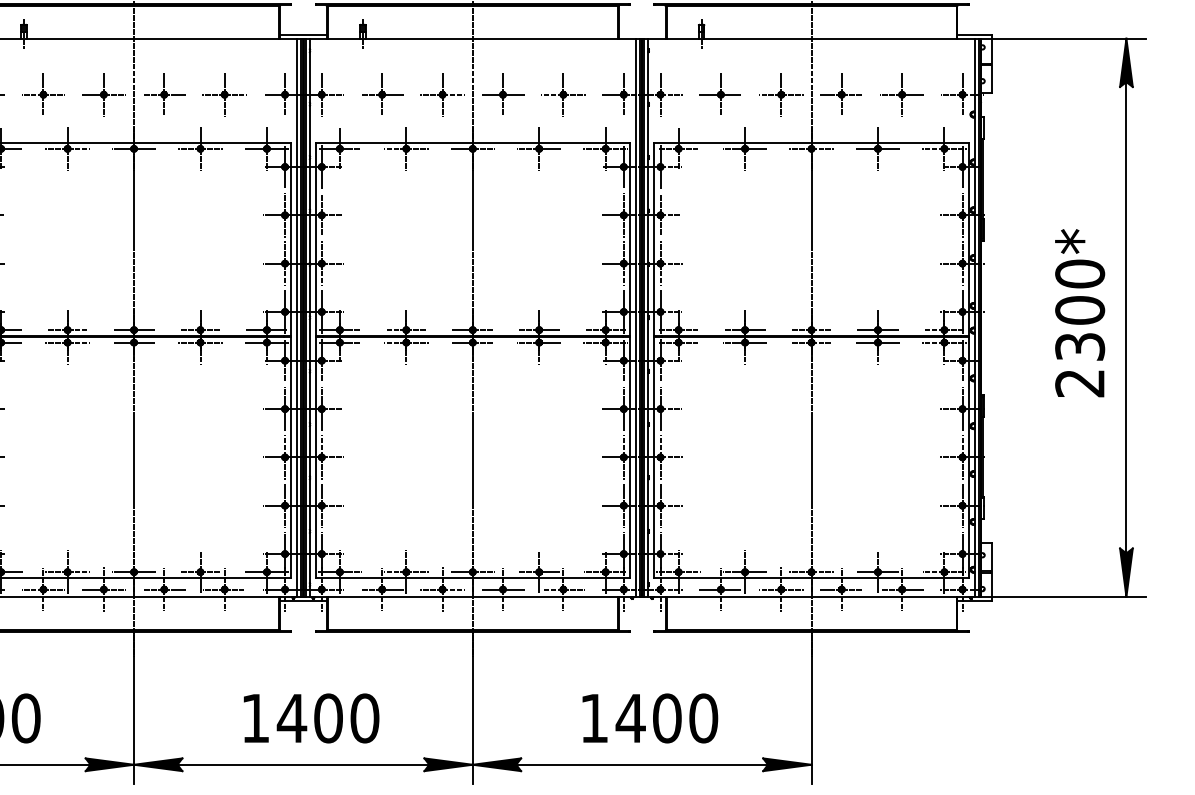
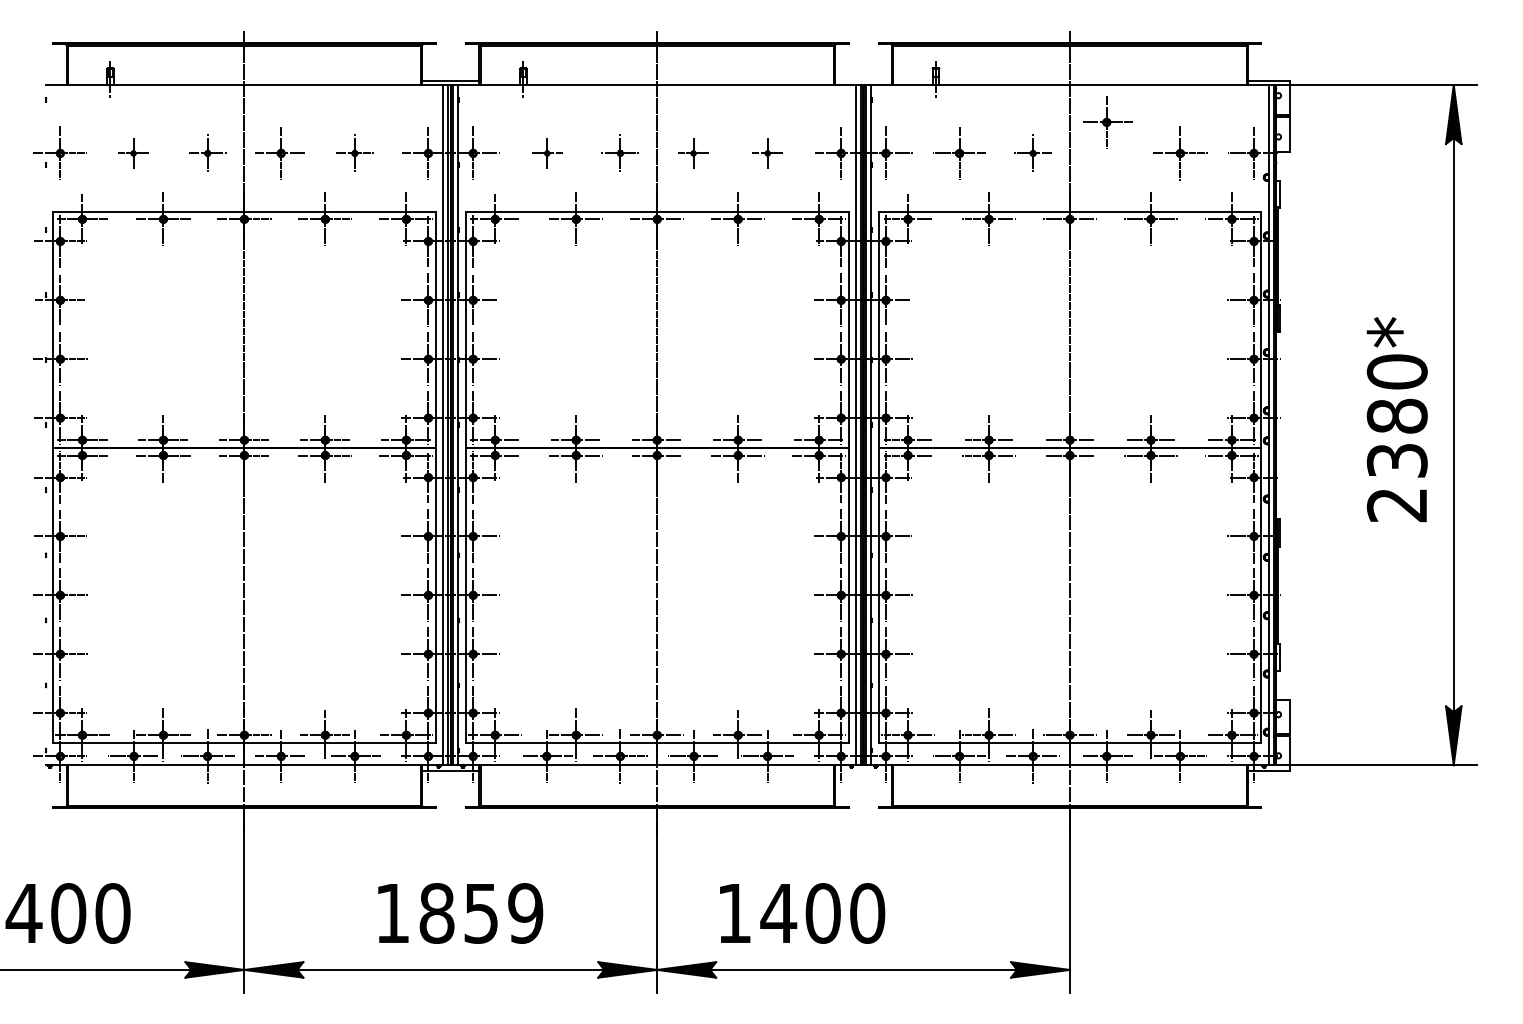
part: (42, 94) -> (132, 153), size x0.6
part: (103, 94) -> (207, 153), size x0.7
part: (224, 94) -> (354, 153), size x0.7
part: (382, 94) -> (547, 153), size x0.6
part: (442, 94) -> (620, 153), size x0.7
part: (501, 94) -> (692, 153), size x0.6
part: (563, 94) -> (767, 153), size x0.6
part: (780, 94) -> (1032, 153), size x0.7
part: (842, 94) -> (1107, 122), moved
text: (1080, 309) -> (1397, 415), 2300* -> 2380*
text: (327, 718) -> (480, 913), 1400 -> 1859
text: (650, 718) -> (802, 913), moved

